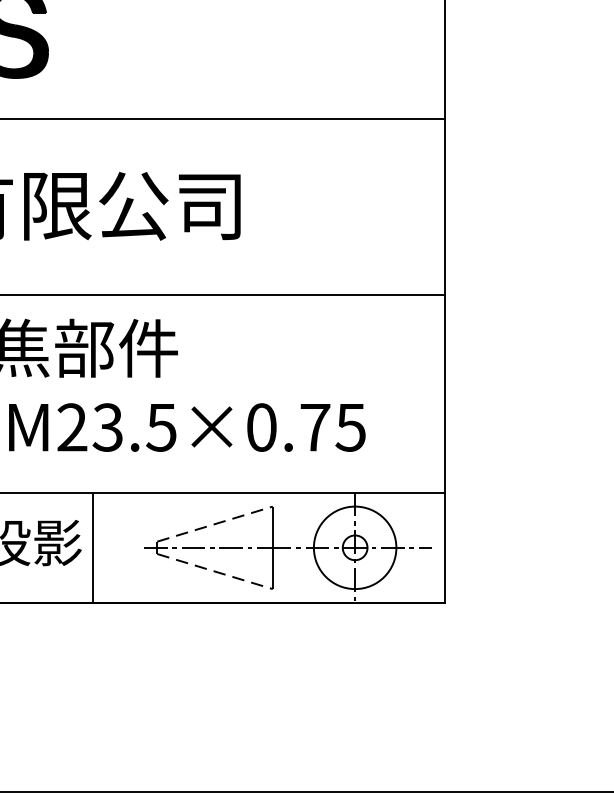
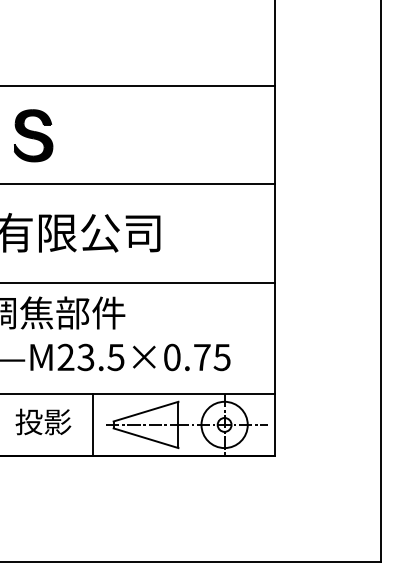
line: (215, 523) -> (146, 411), dashed -> solid
line: (92, 547) -> (93, 424), moved
line: (215, 572) -> (146, 438), dashed -> solid

